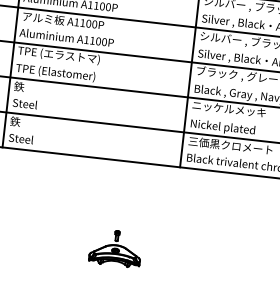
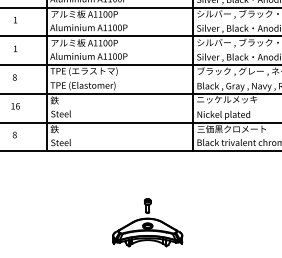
part: (115, 247) -> (147, 222), size x1.67

